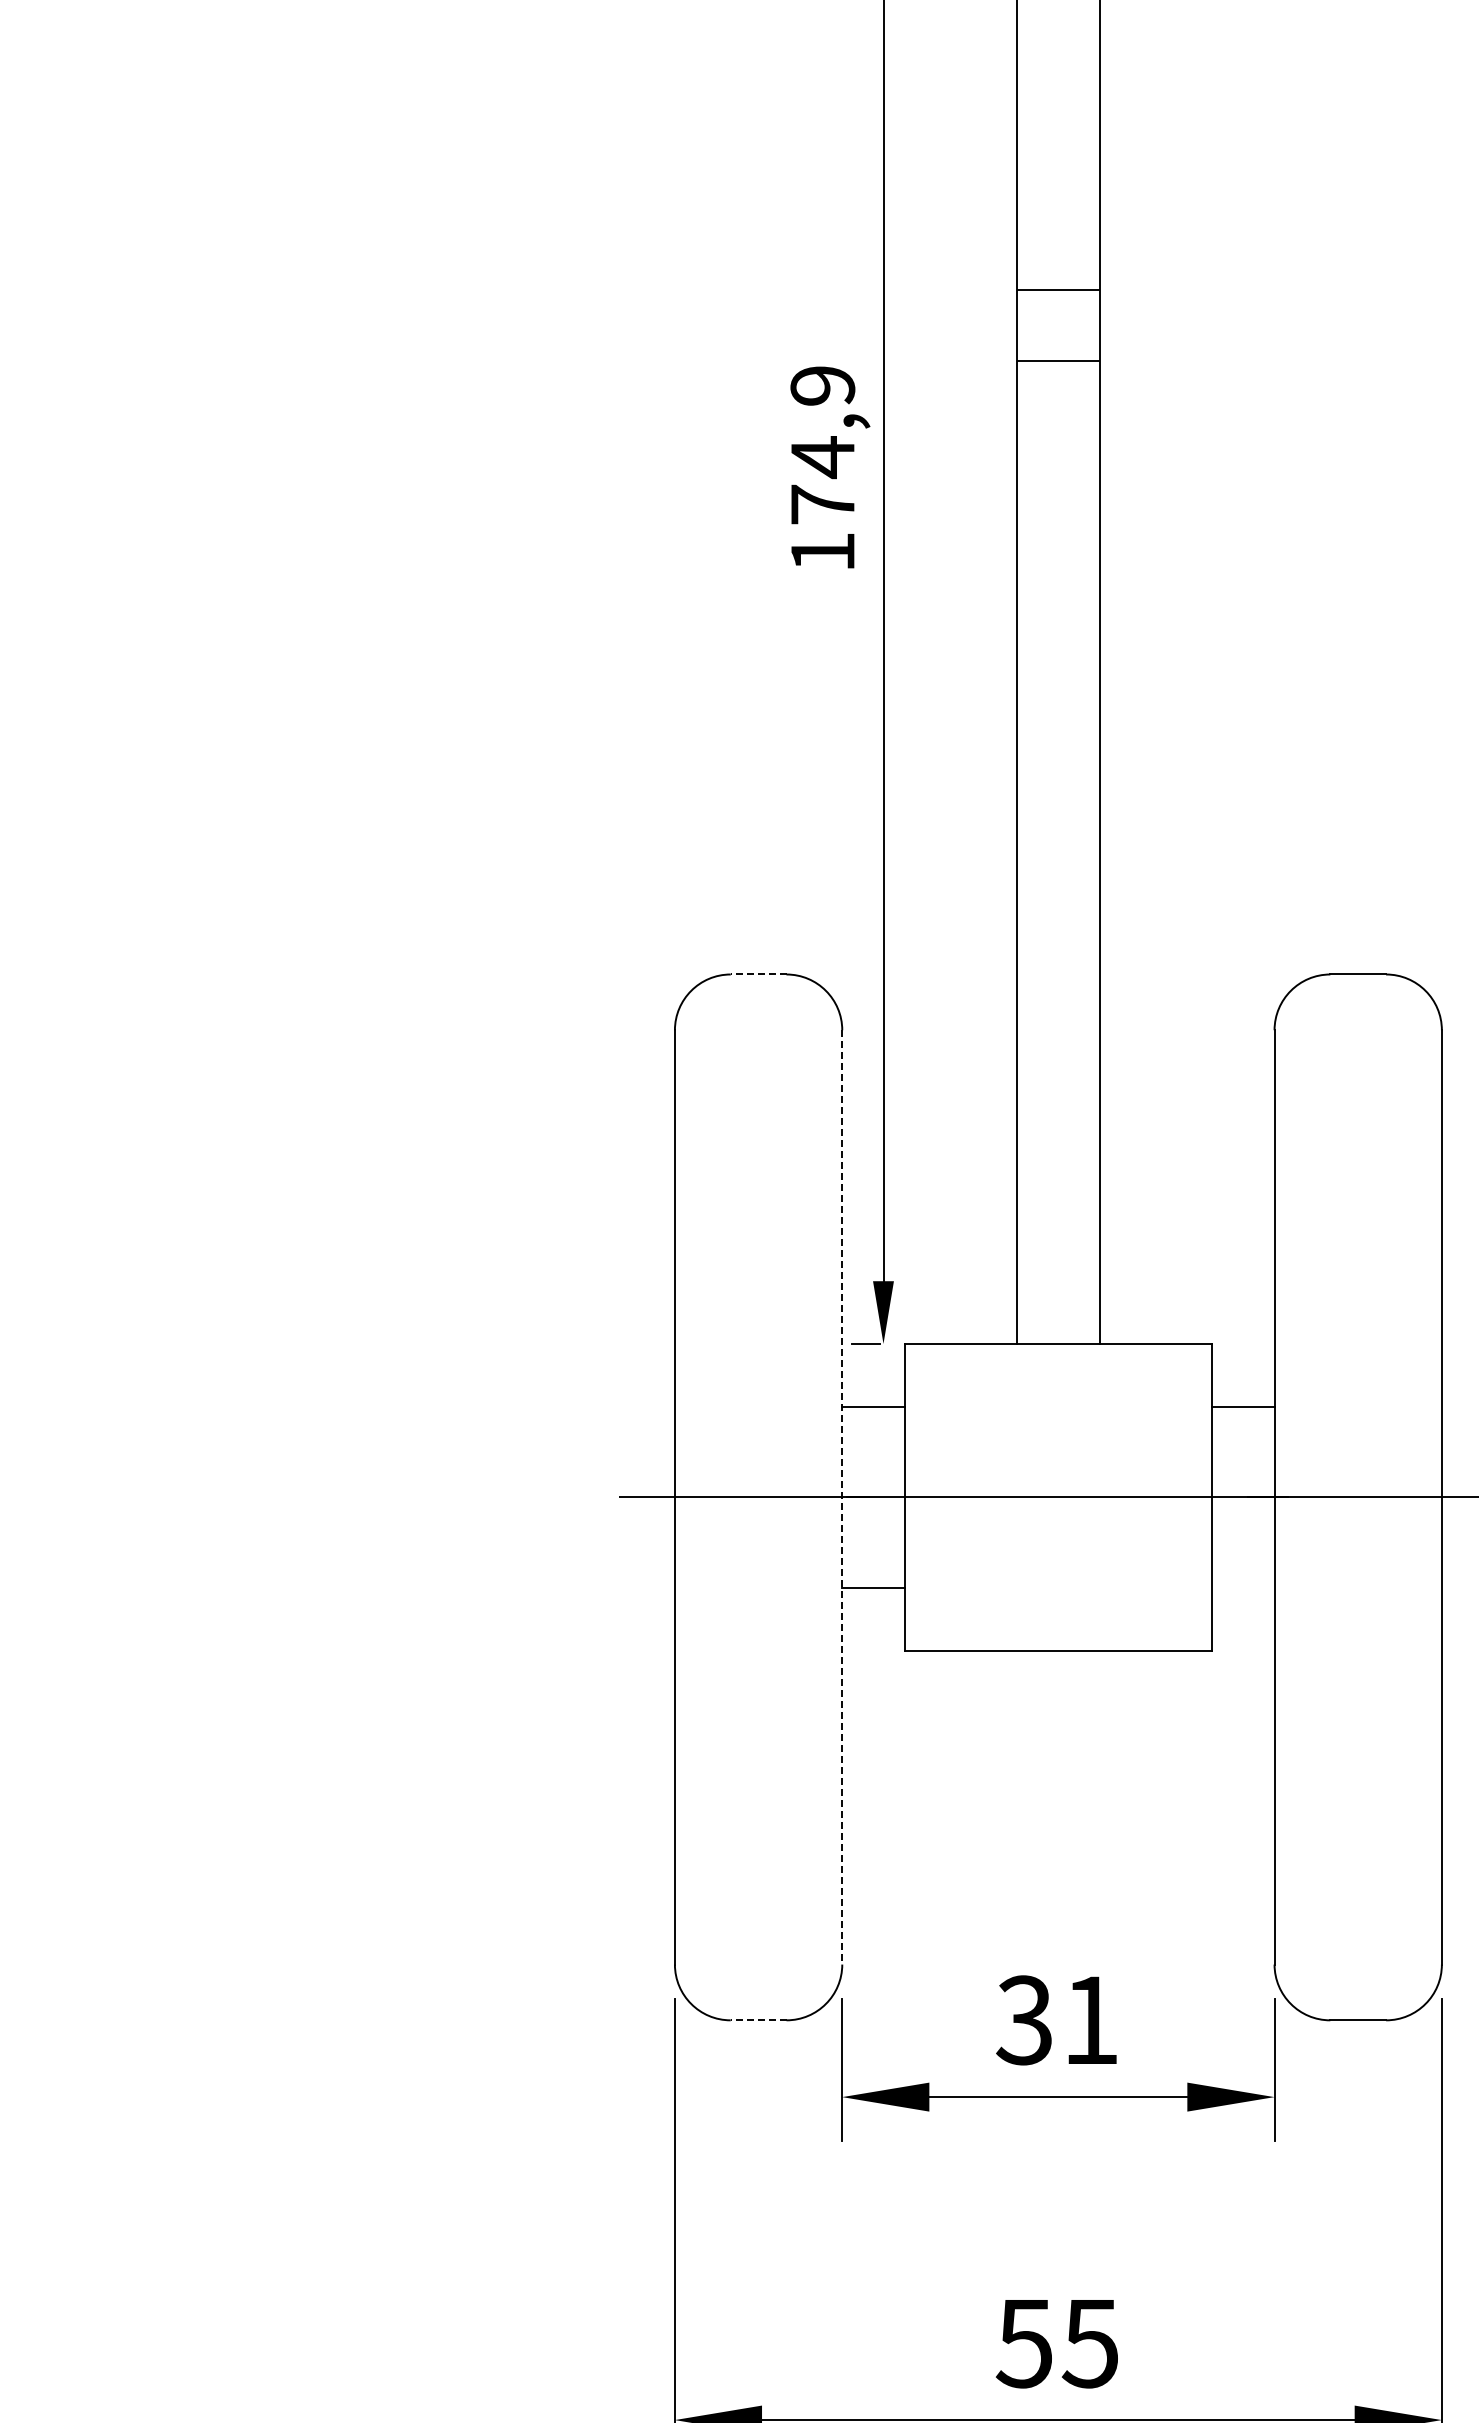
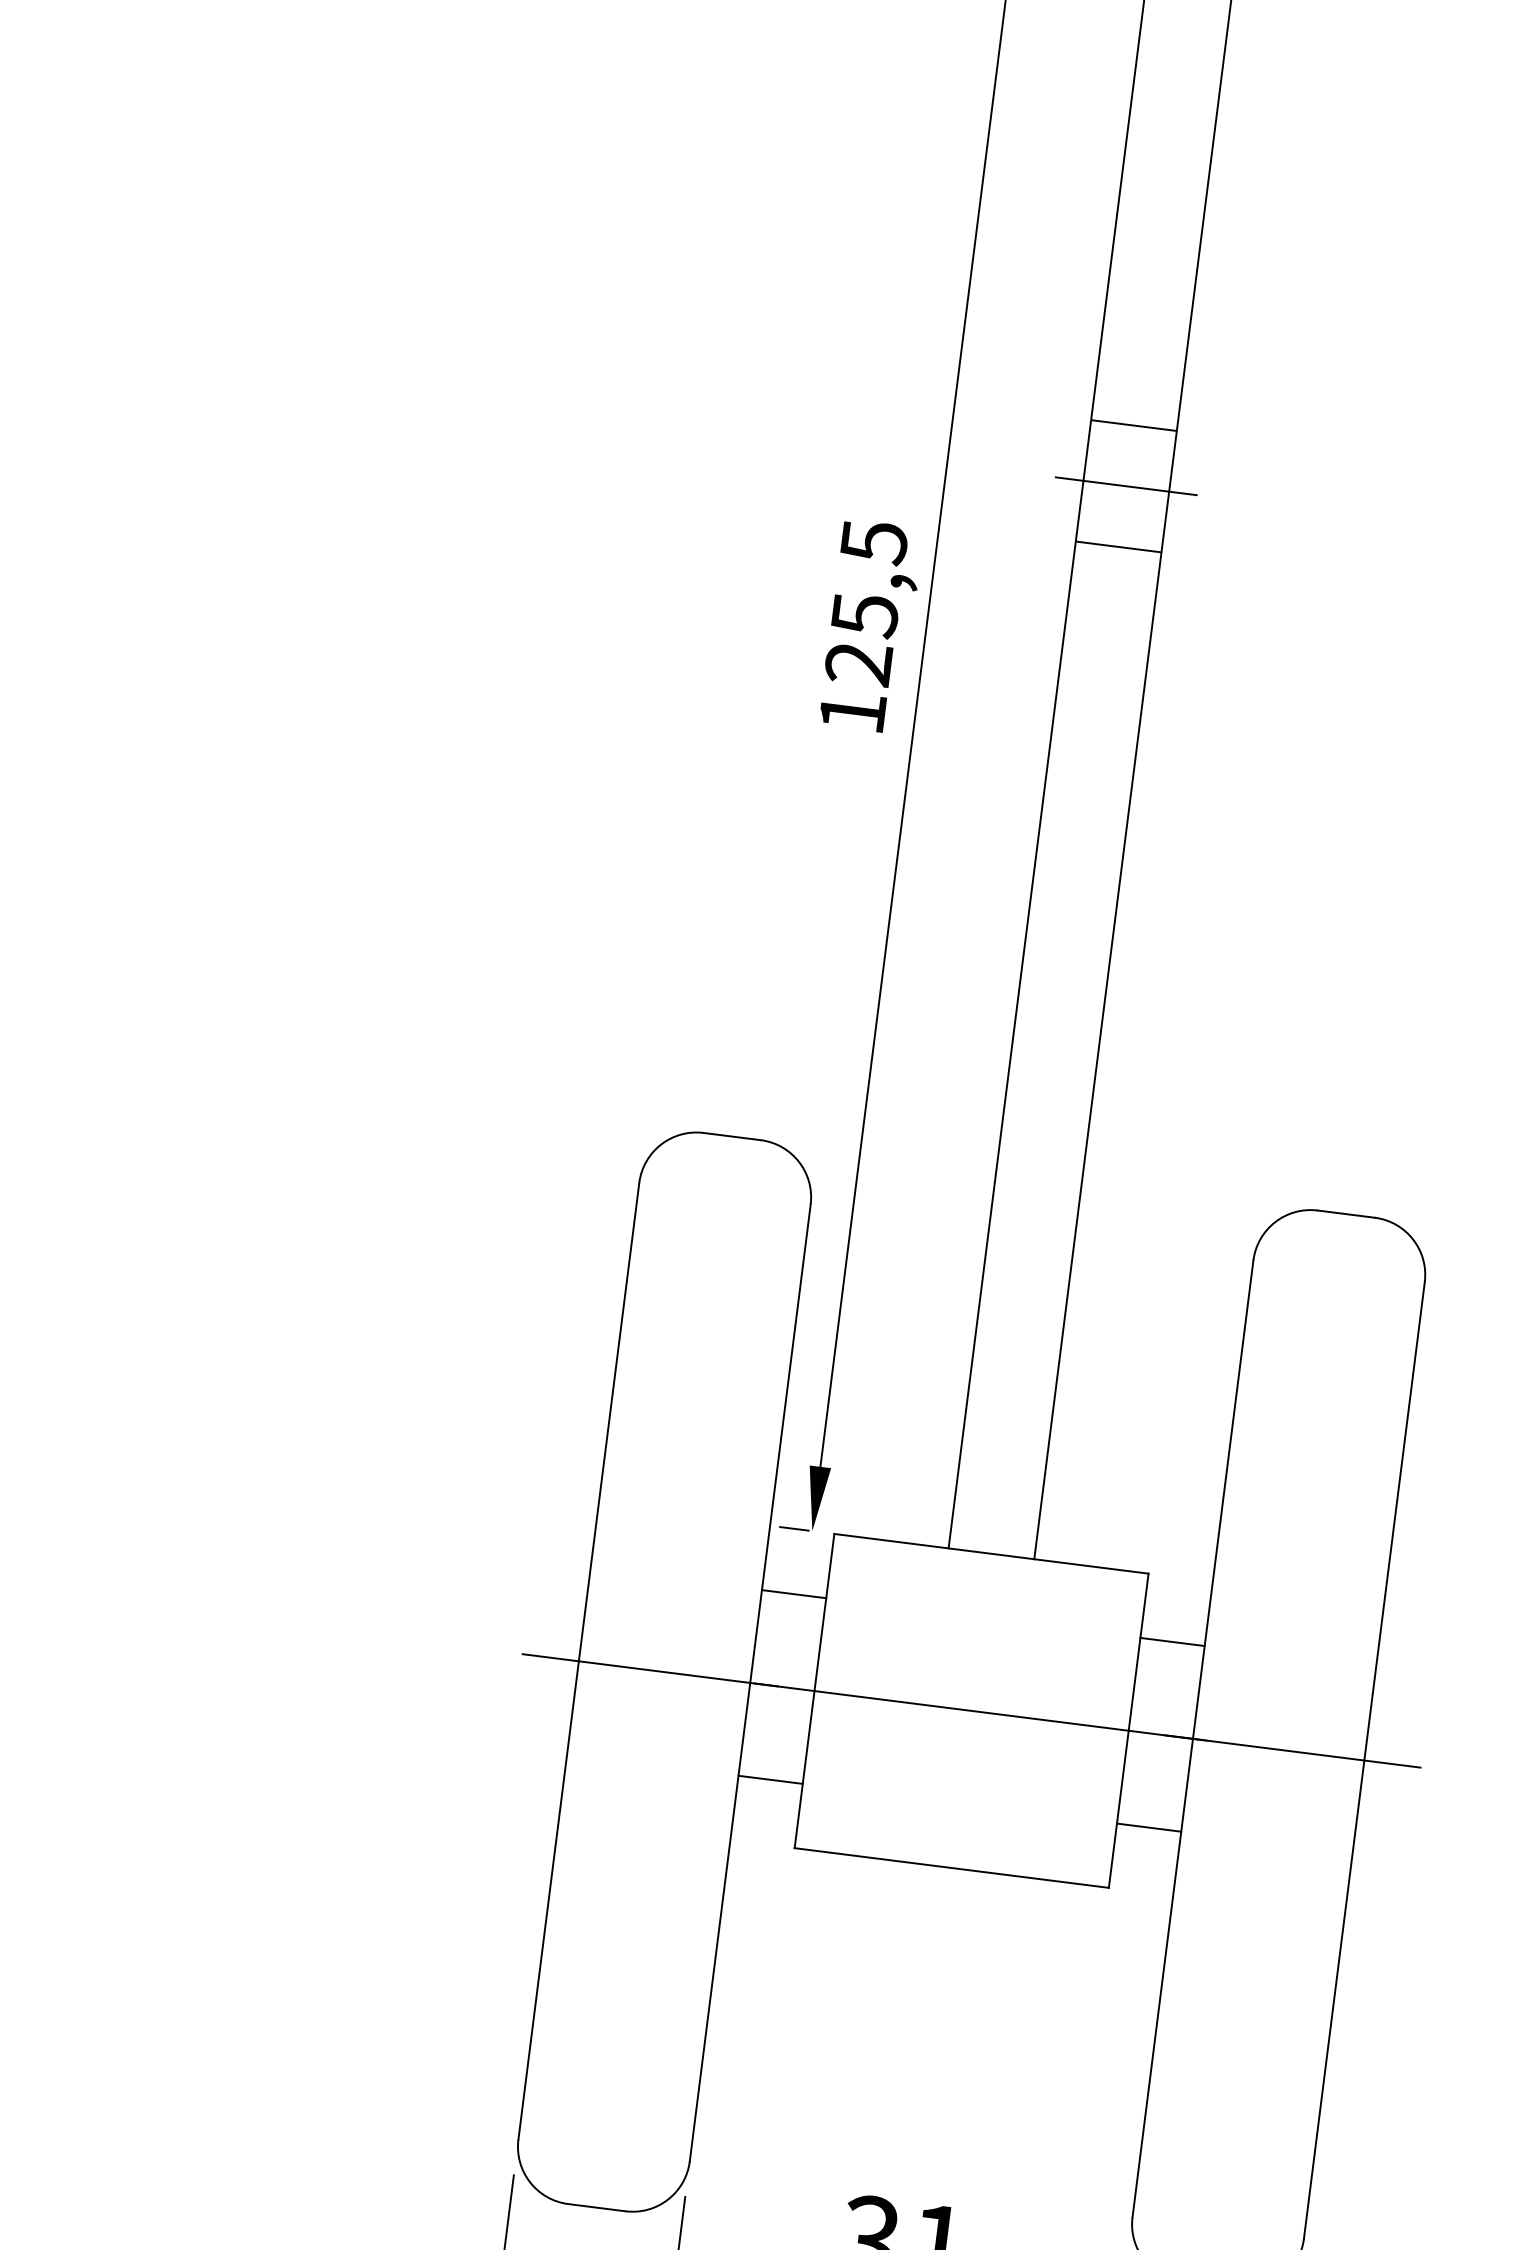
line: (1058, 290) -> (1134, 425), moved
line: (1058, 301) -> (1126, 486), added
text: (822, 445) -> (866, 603), 174,9 -> 125,5
line: (758, 974) -> (732, 1136), dashed -> solid
line: (842, 1497) -> (750, 1683), dashed -> solid
line: (1242, 1588) -> (1148, 1828), added
line: (758, 2020) -> (596, 2207), dashed -> solid

